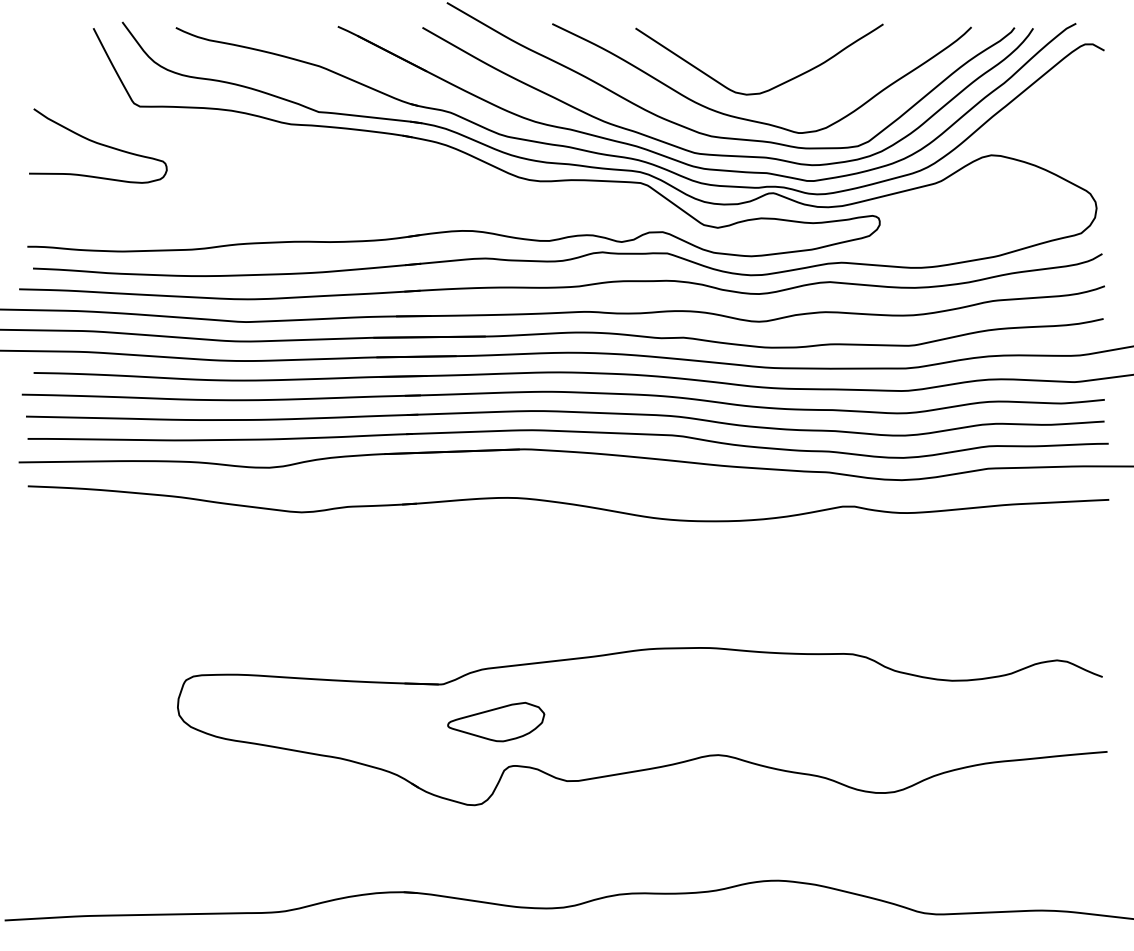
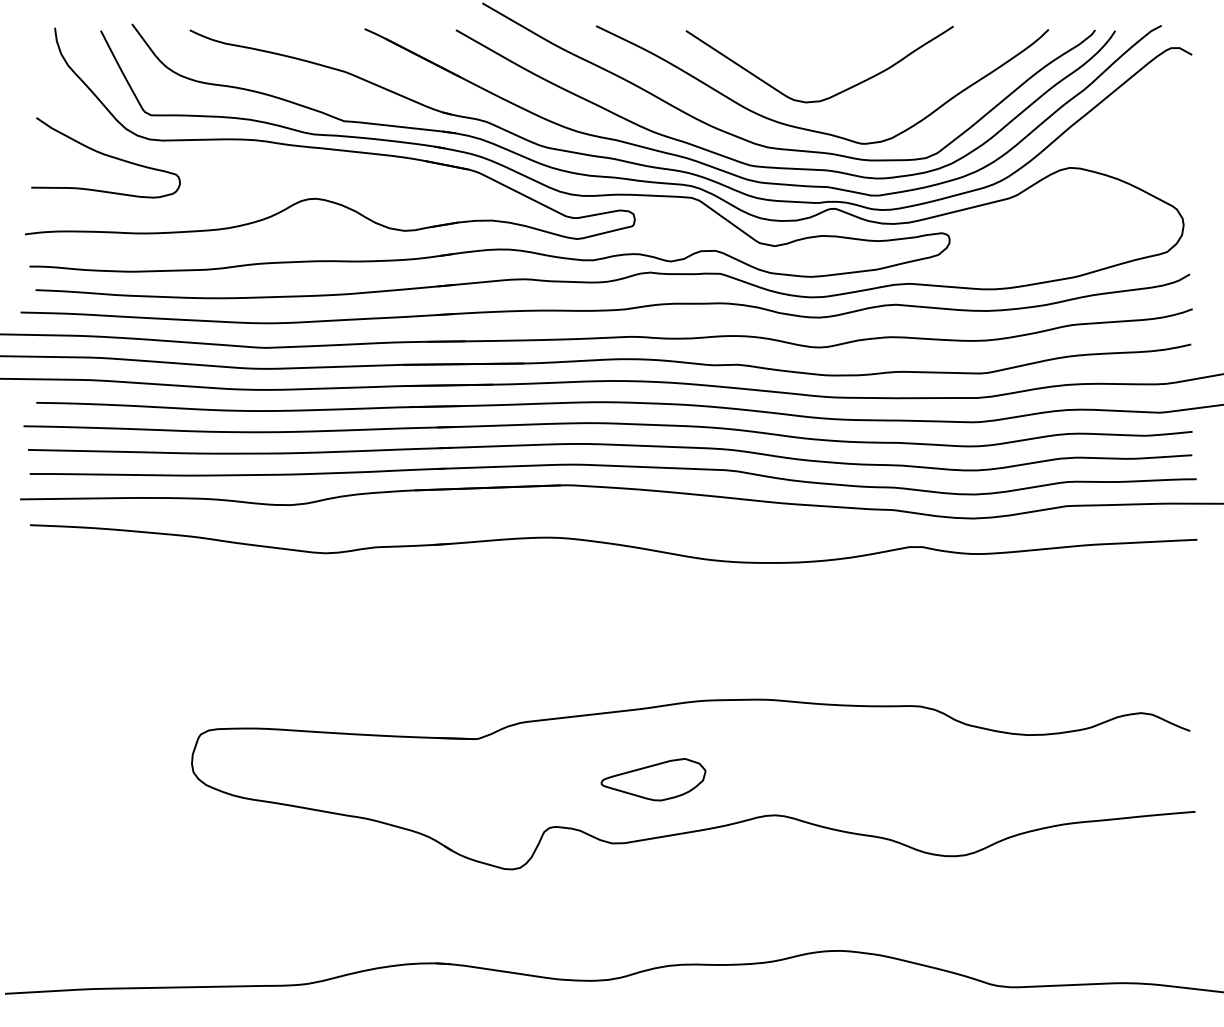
part: (302, 136) -> (326, 147), added
part: (496, 721) -> (653, 779), moved

